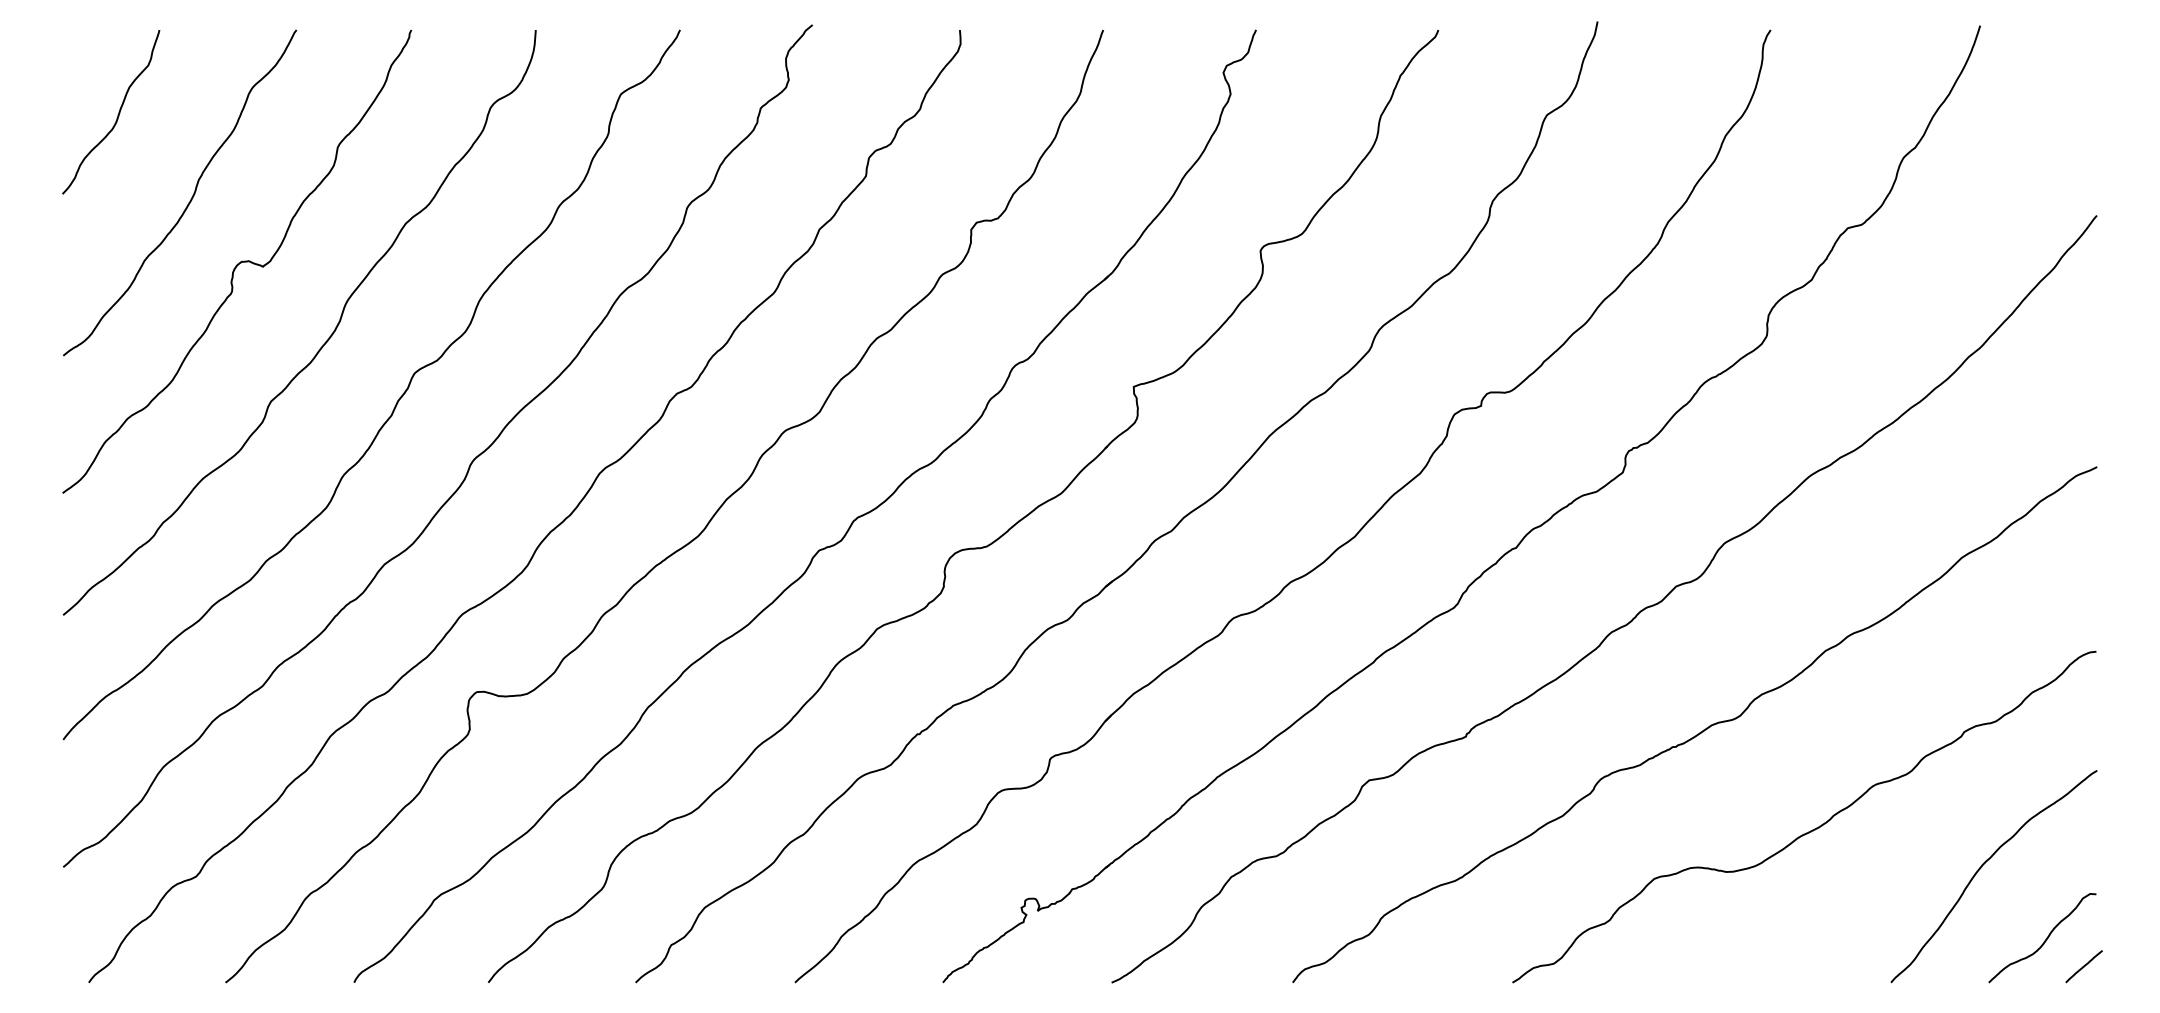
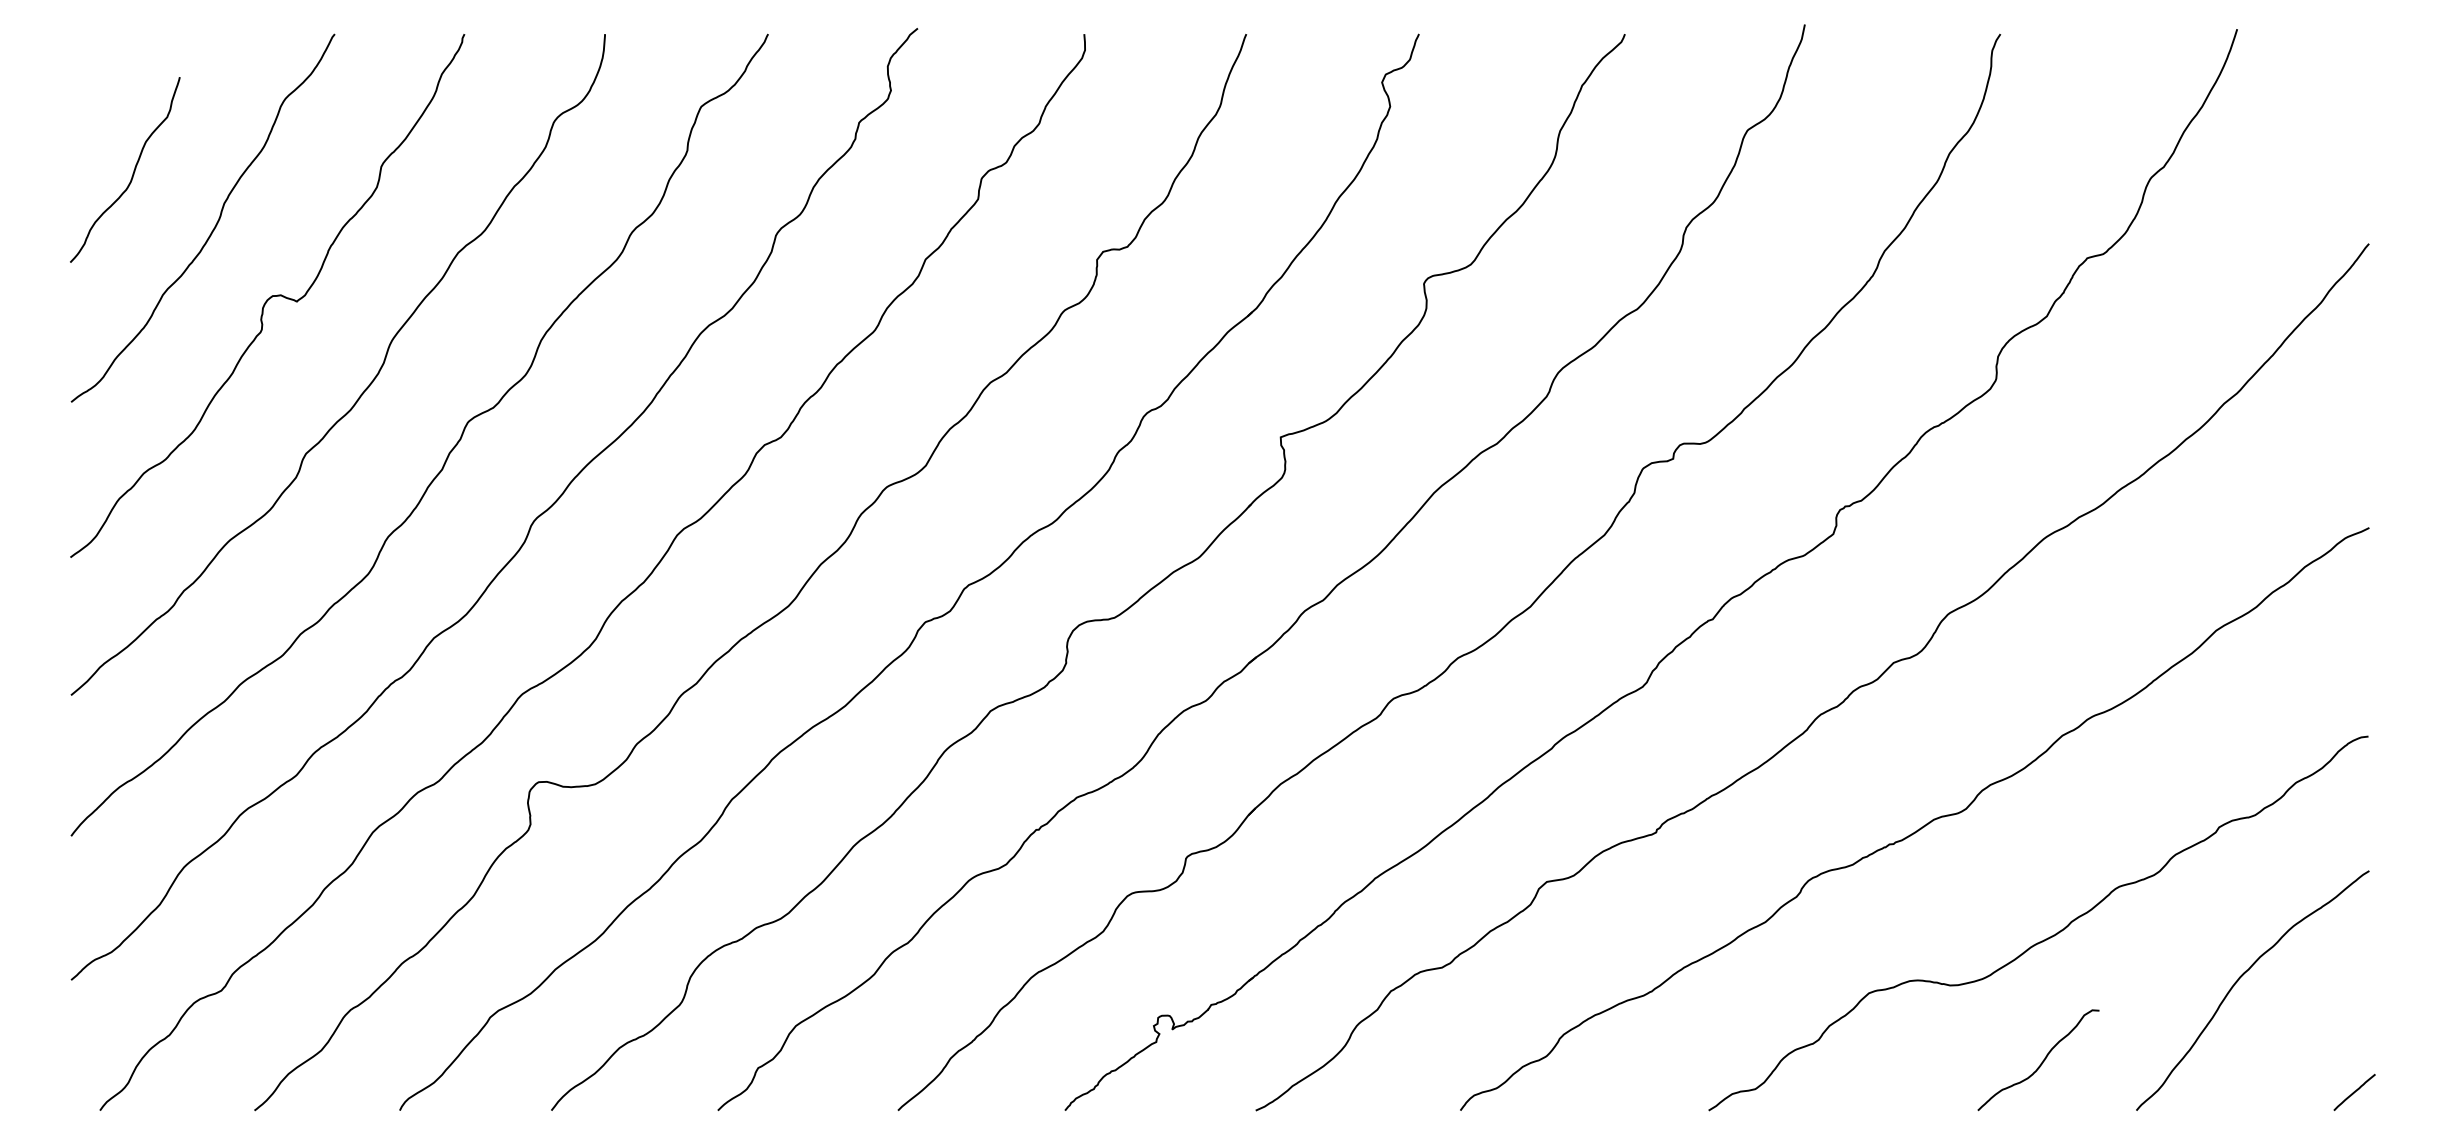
curve: (118, 112) -> (133, 170), moved
curve: (2045, 940) -> (2041, 1062), moved

